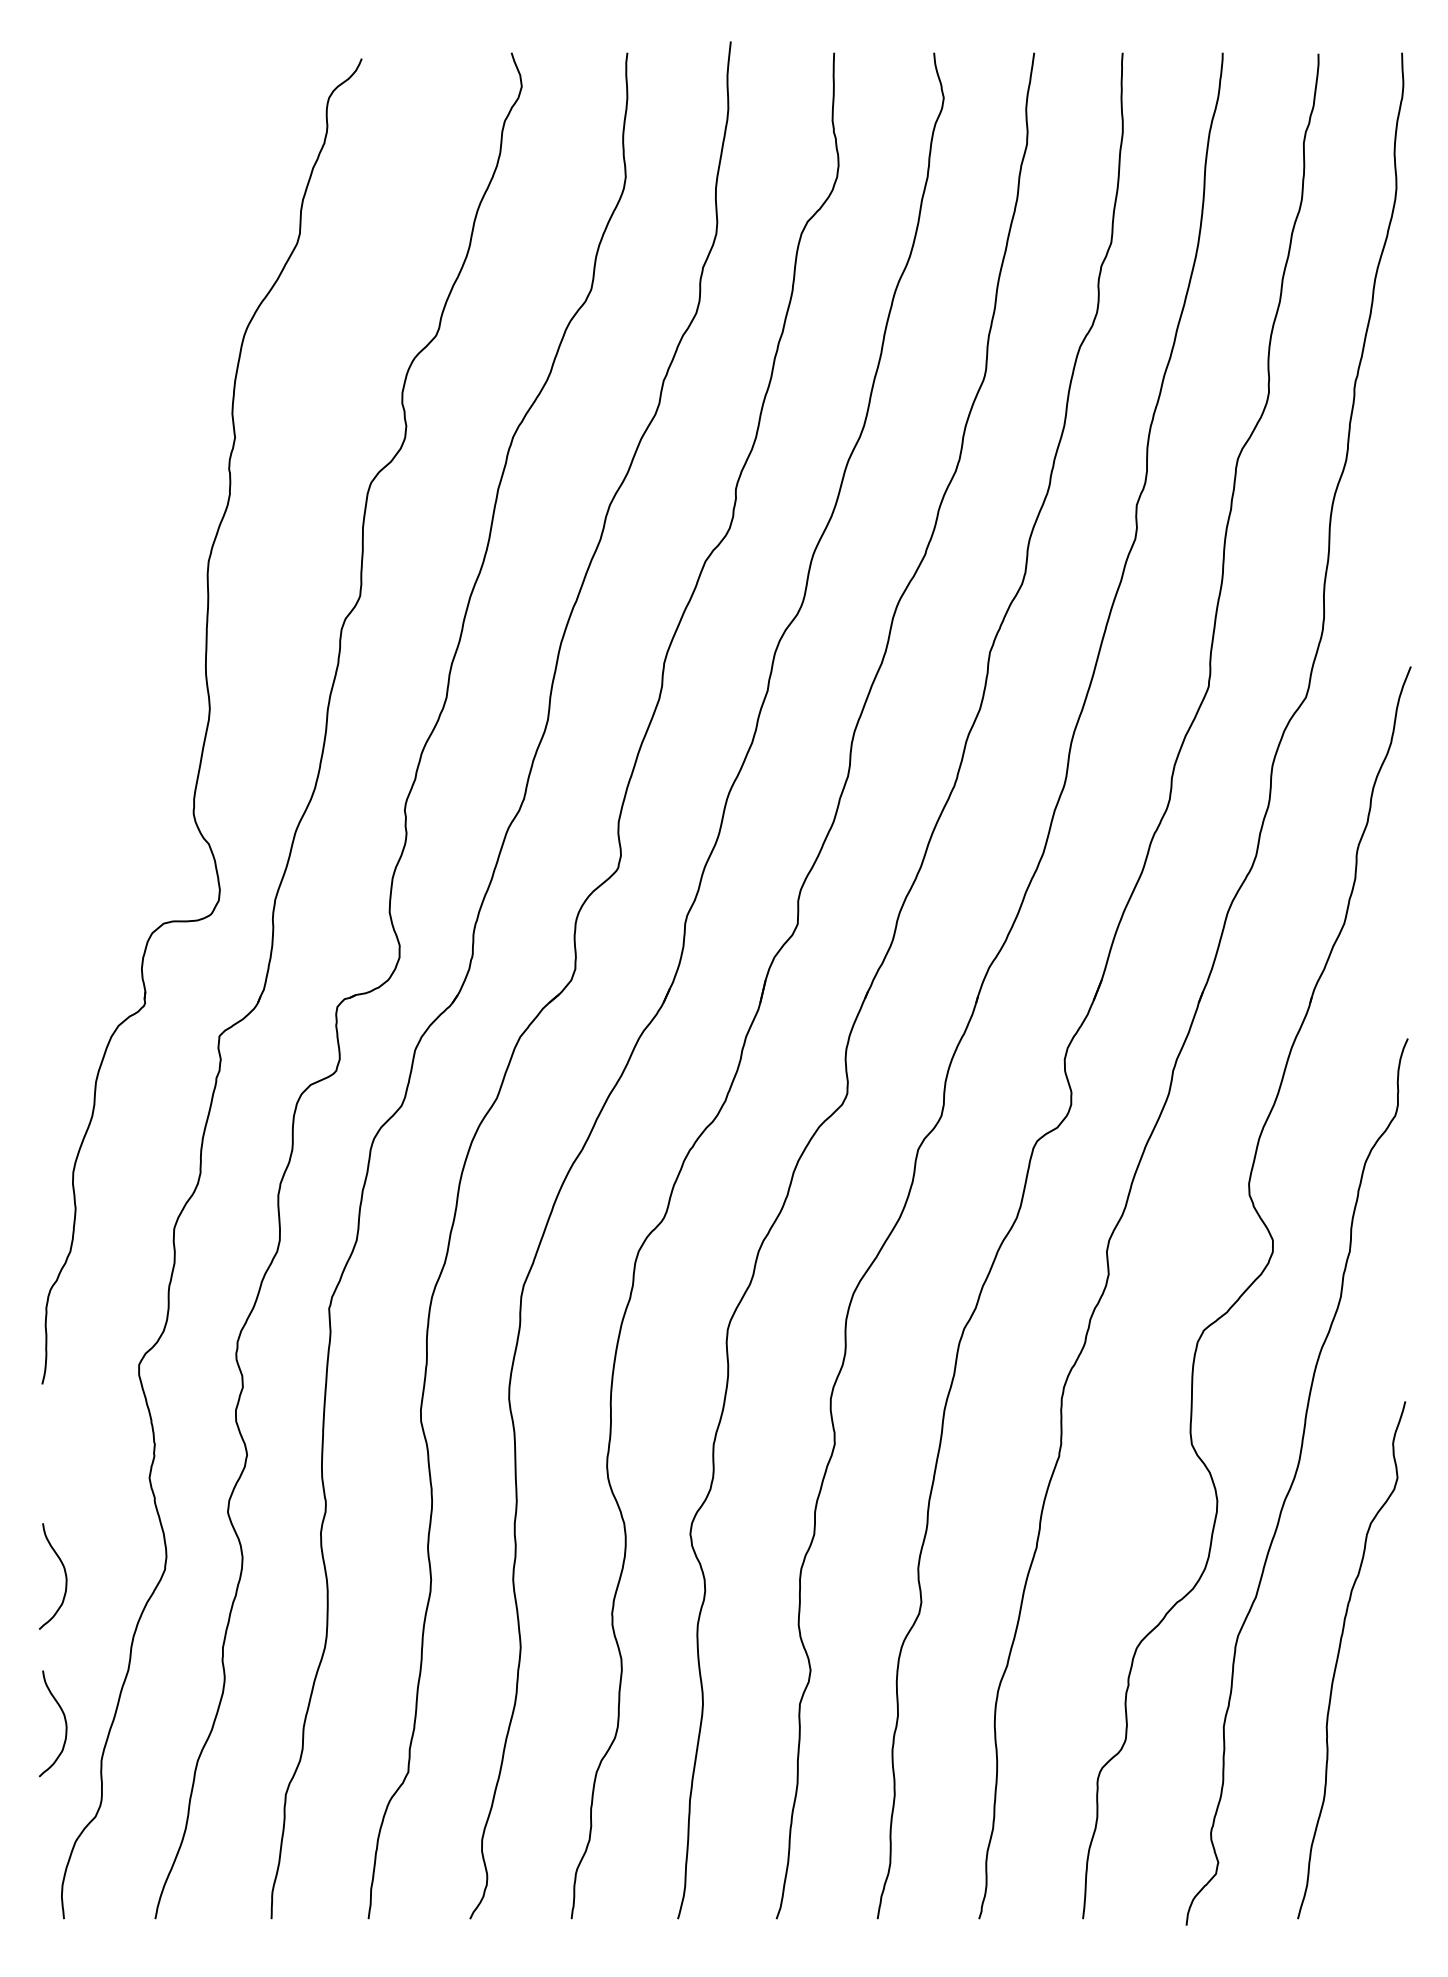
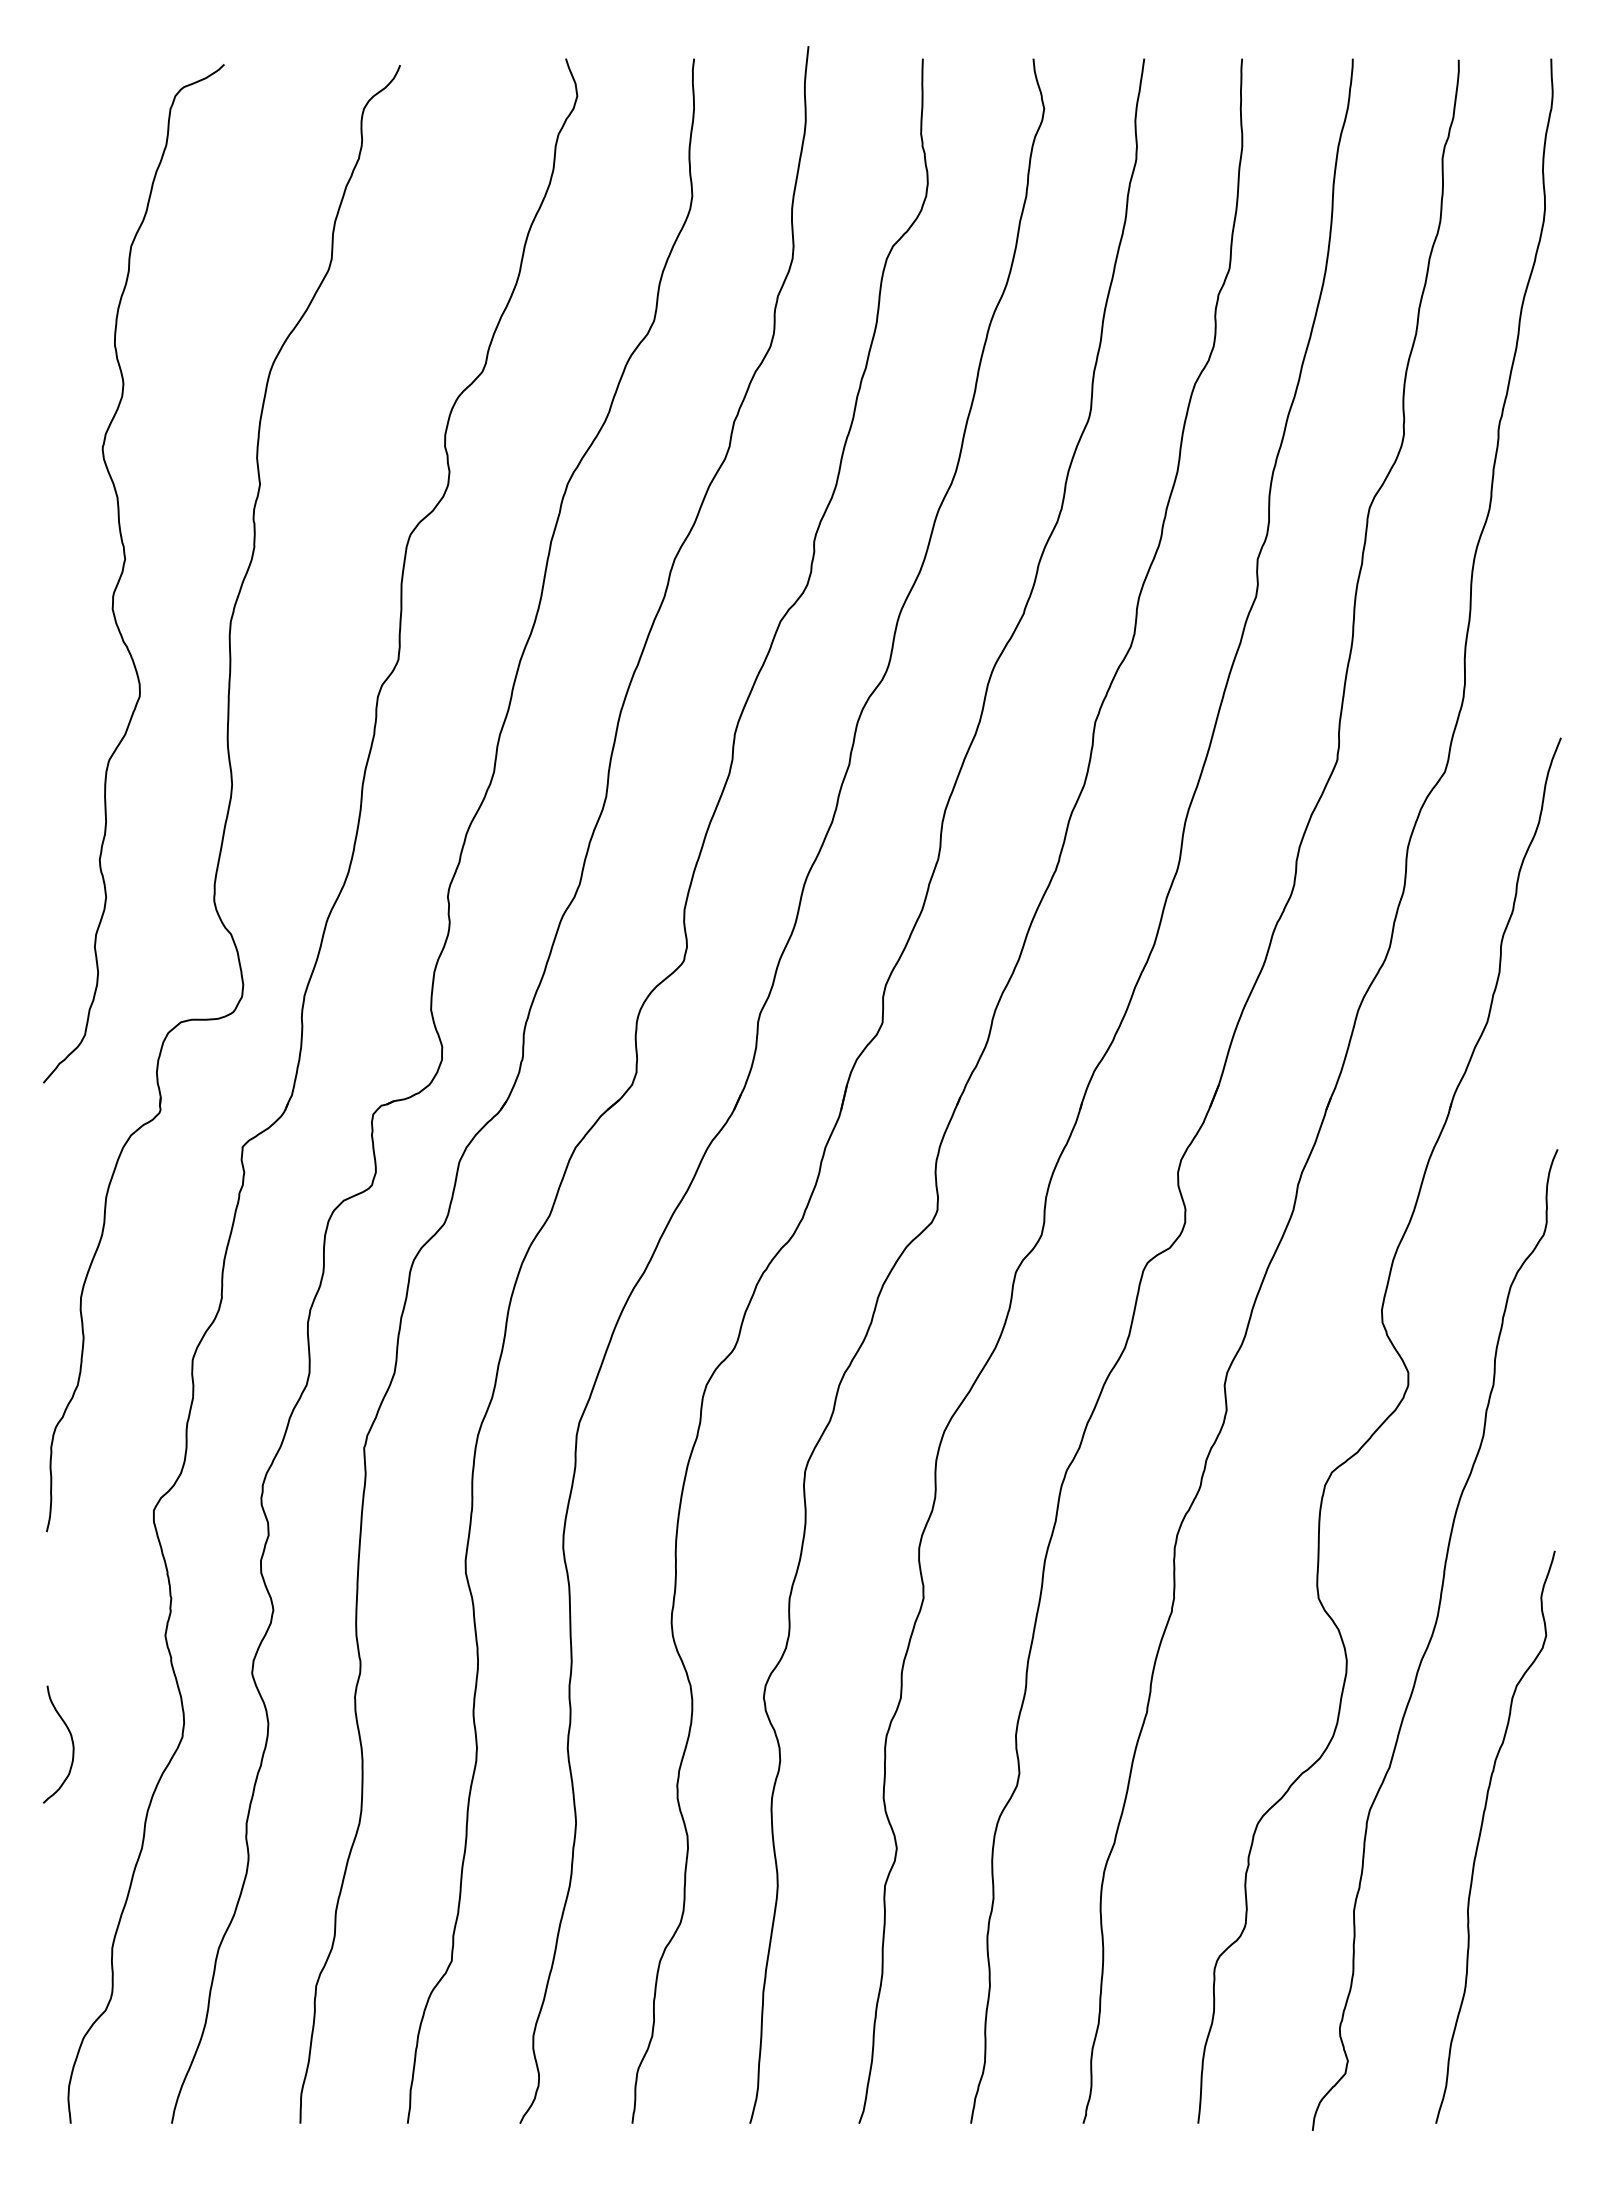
curve: (111, 517) -> (123, 572), added
curve: (64, 1721) -> (71, 1904), removed

